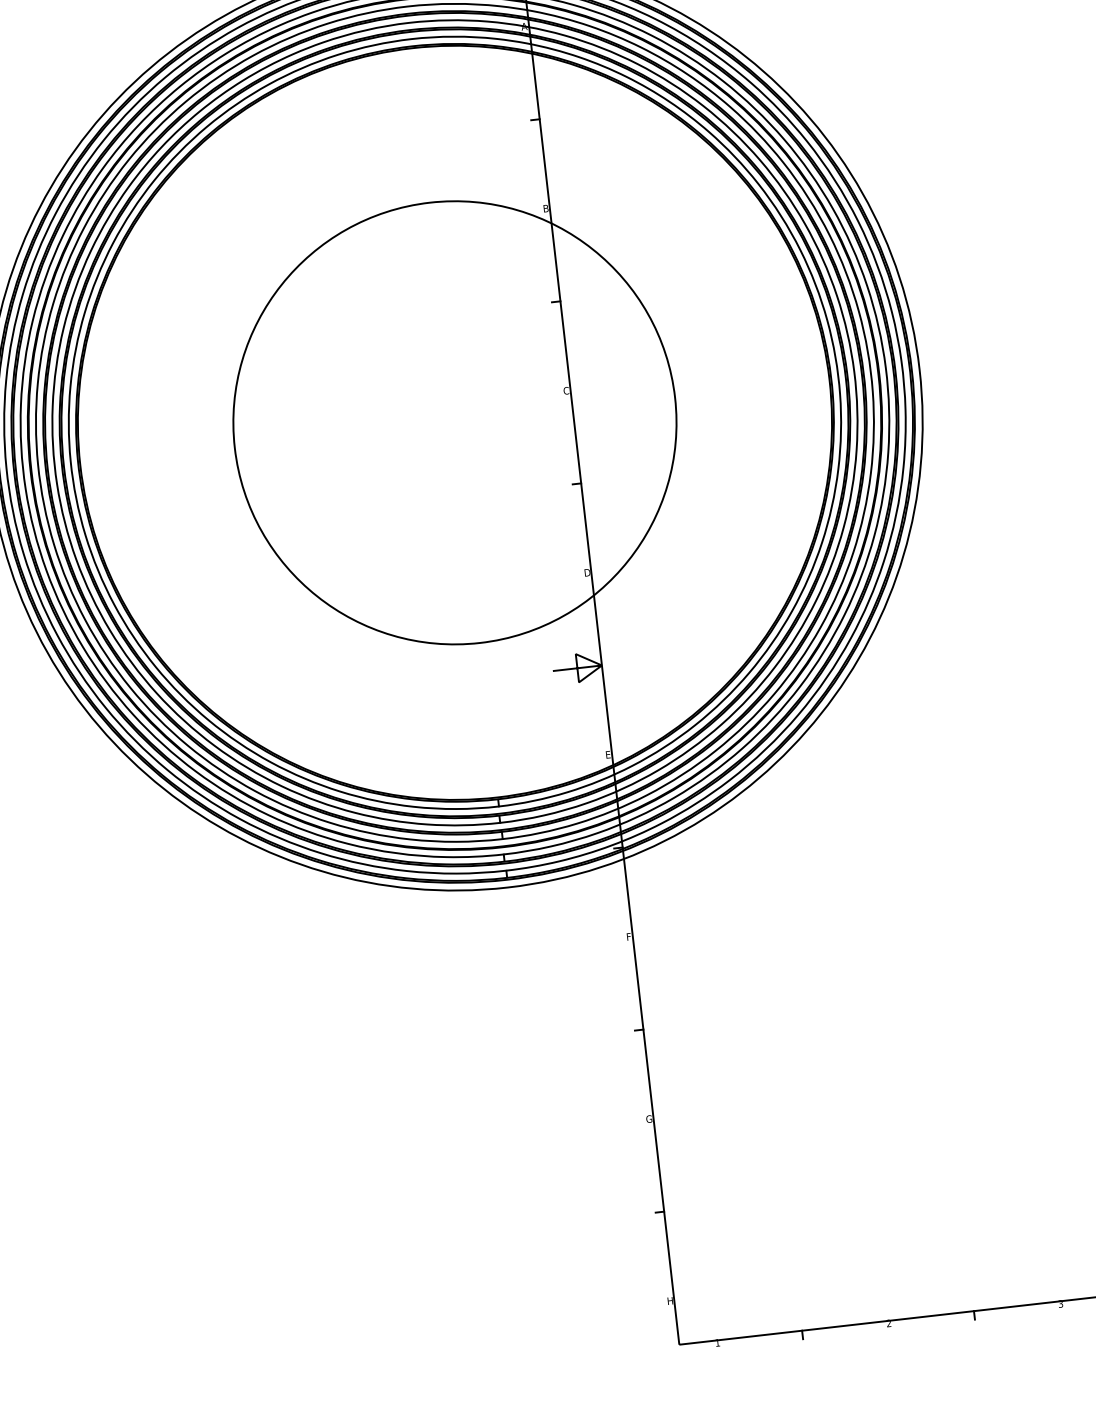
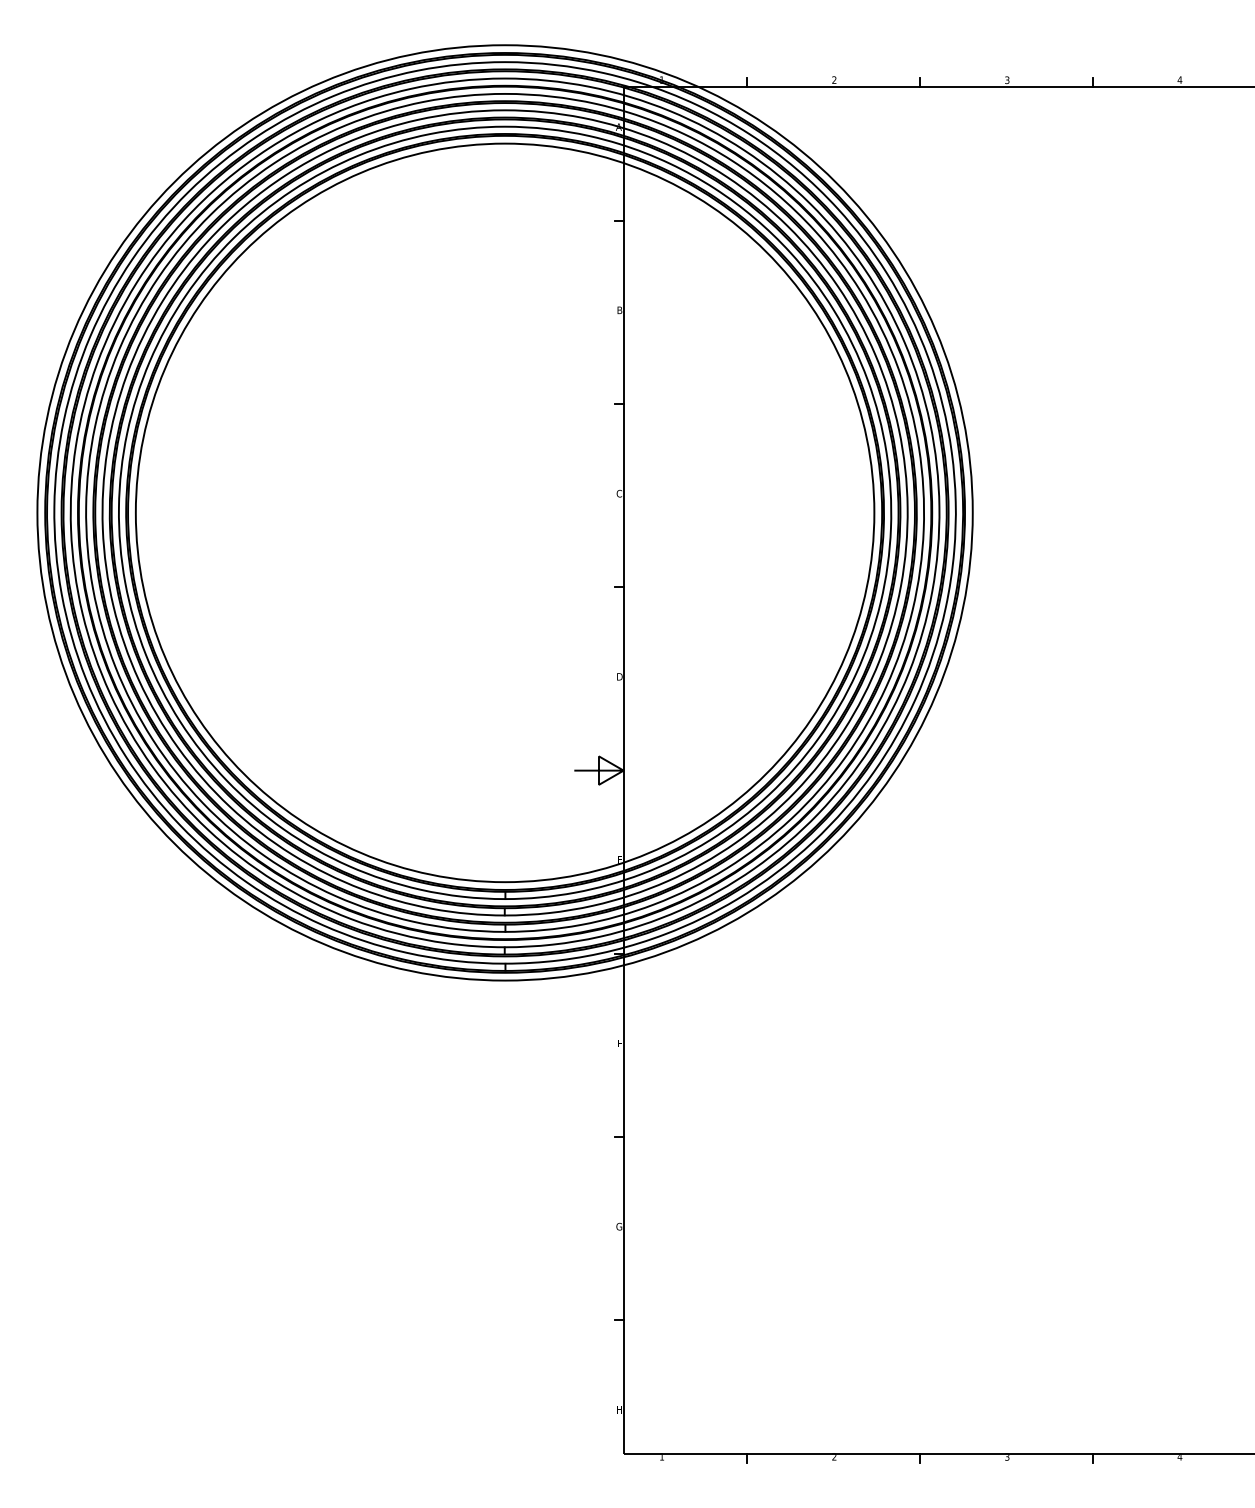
circle: (454, 422) -> (504, 512), size x1.67

